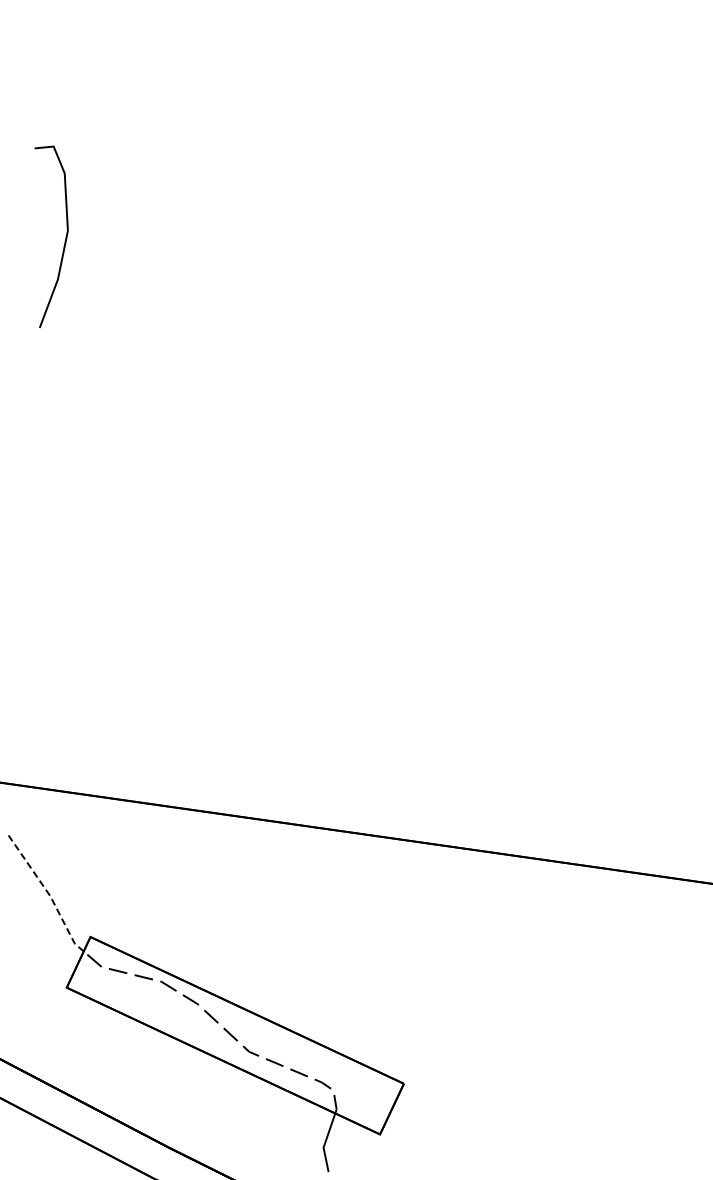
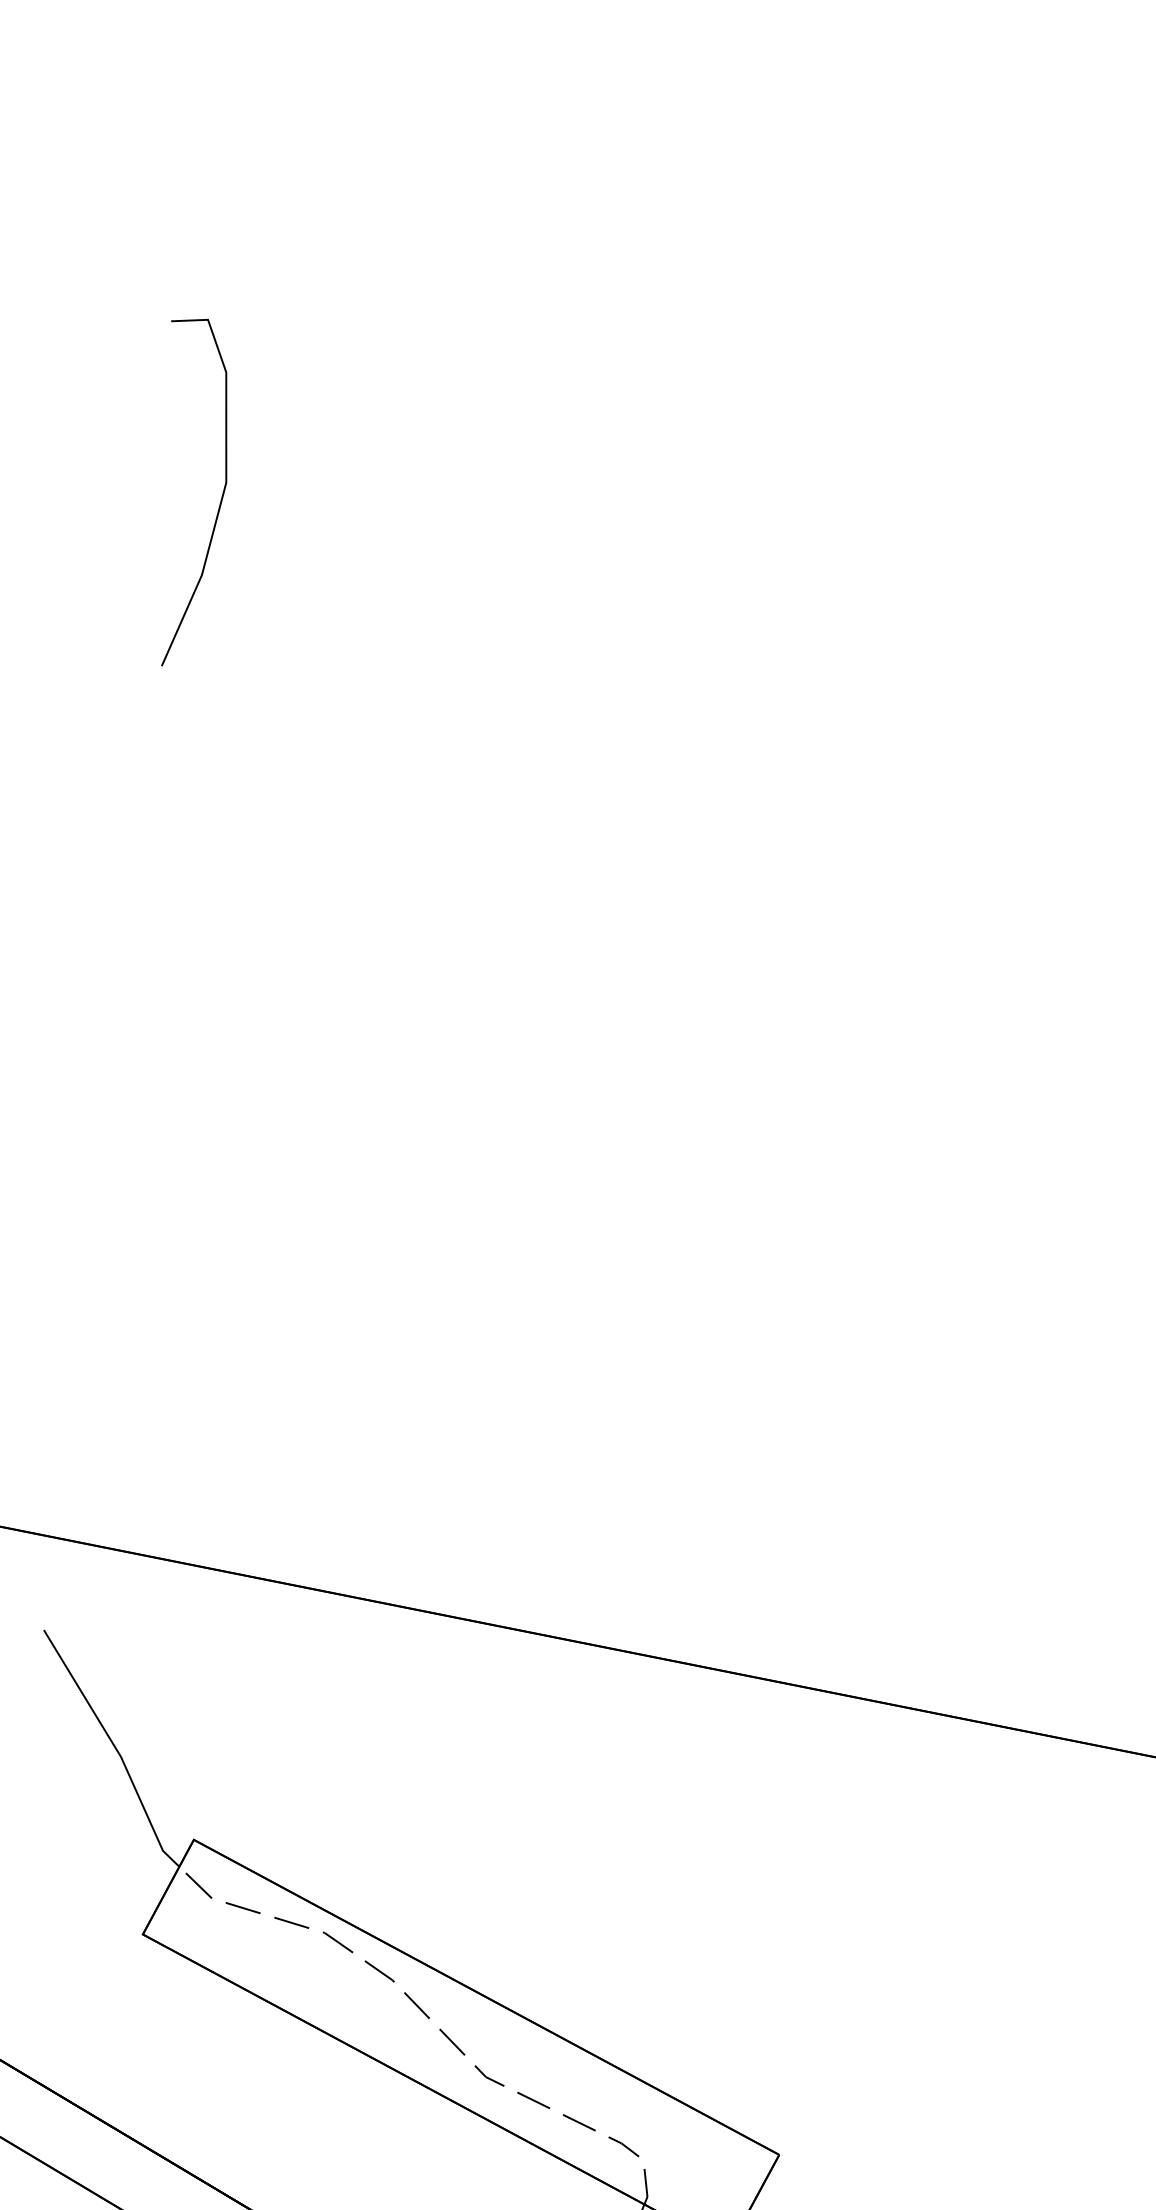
line: (47, 892) -> (116, 1749), dashed -> solid

